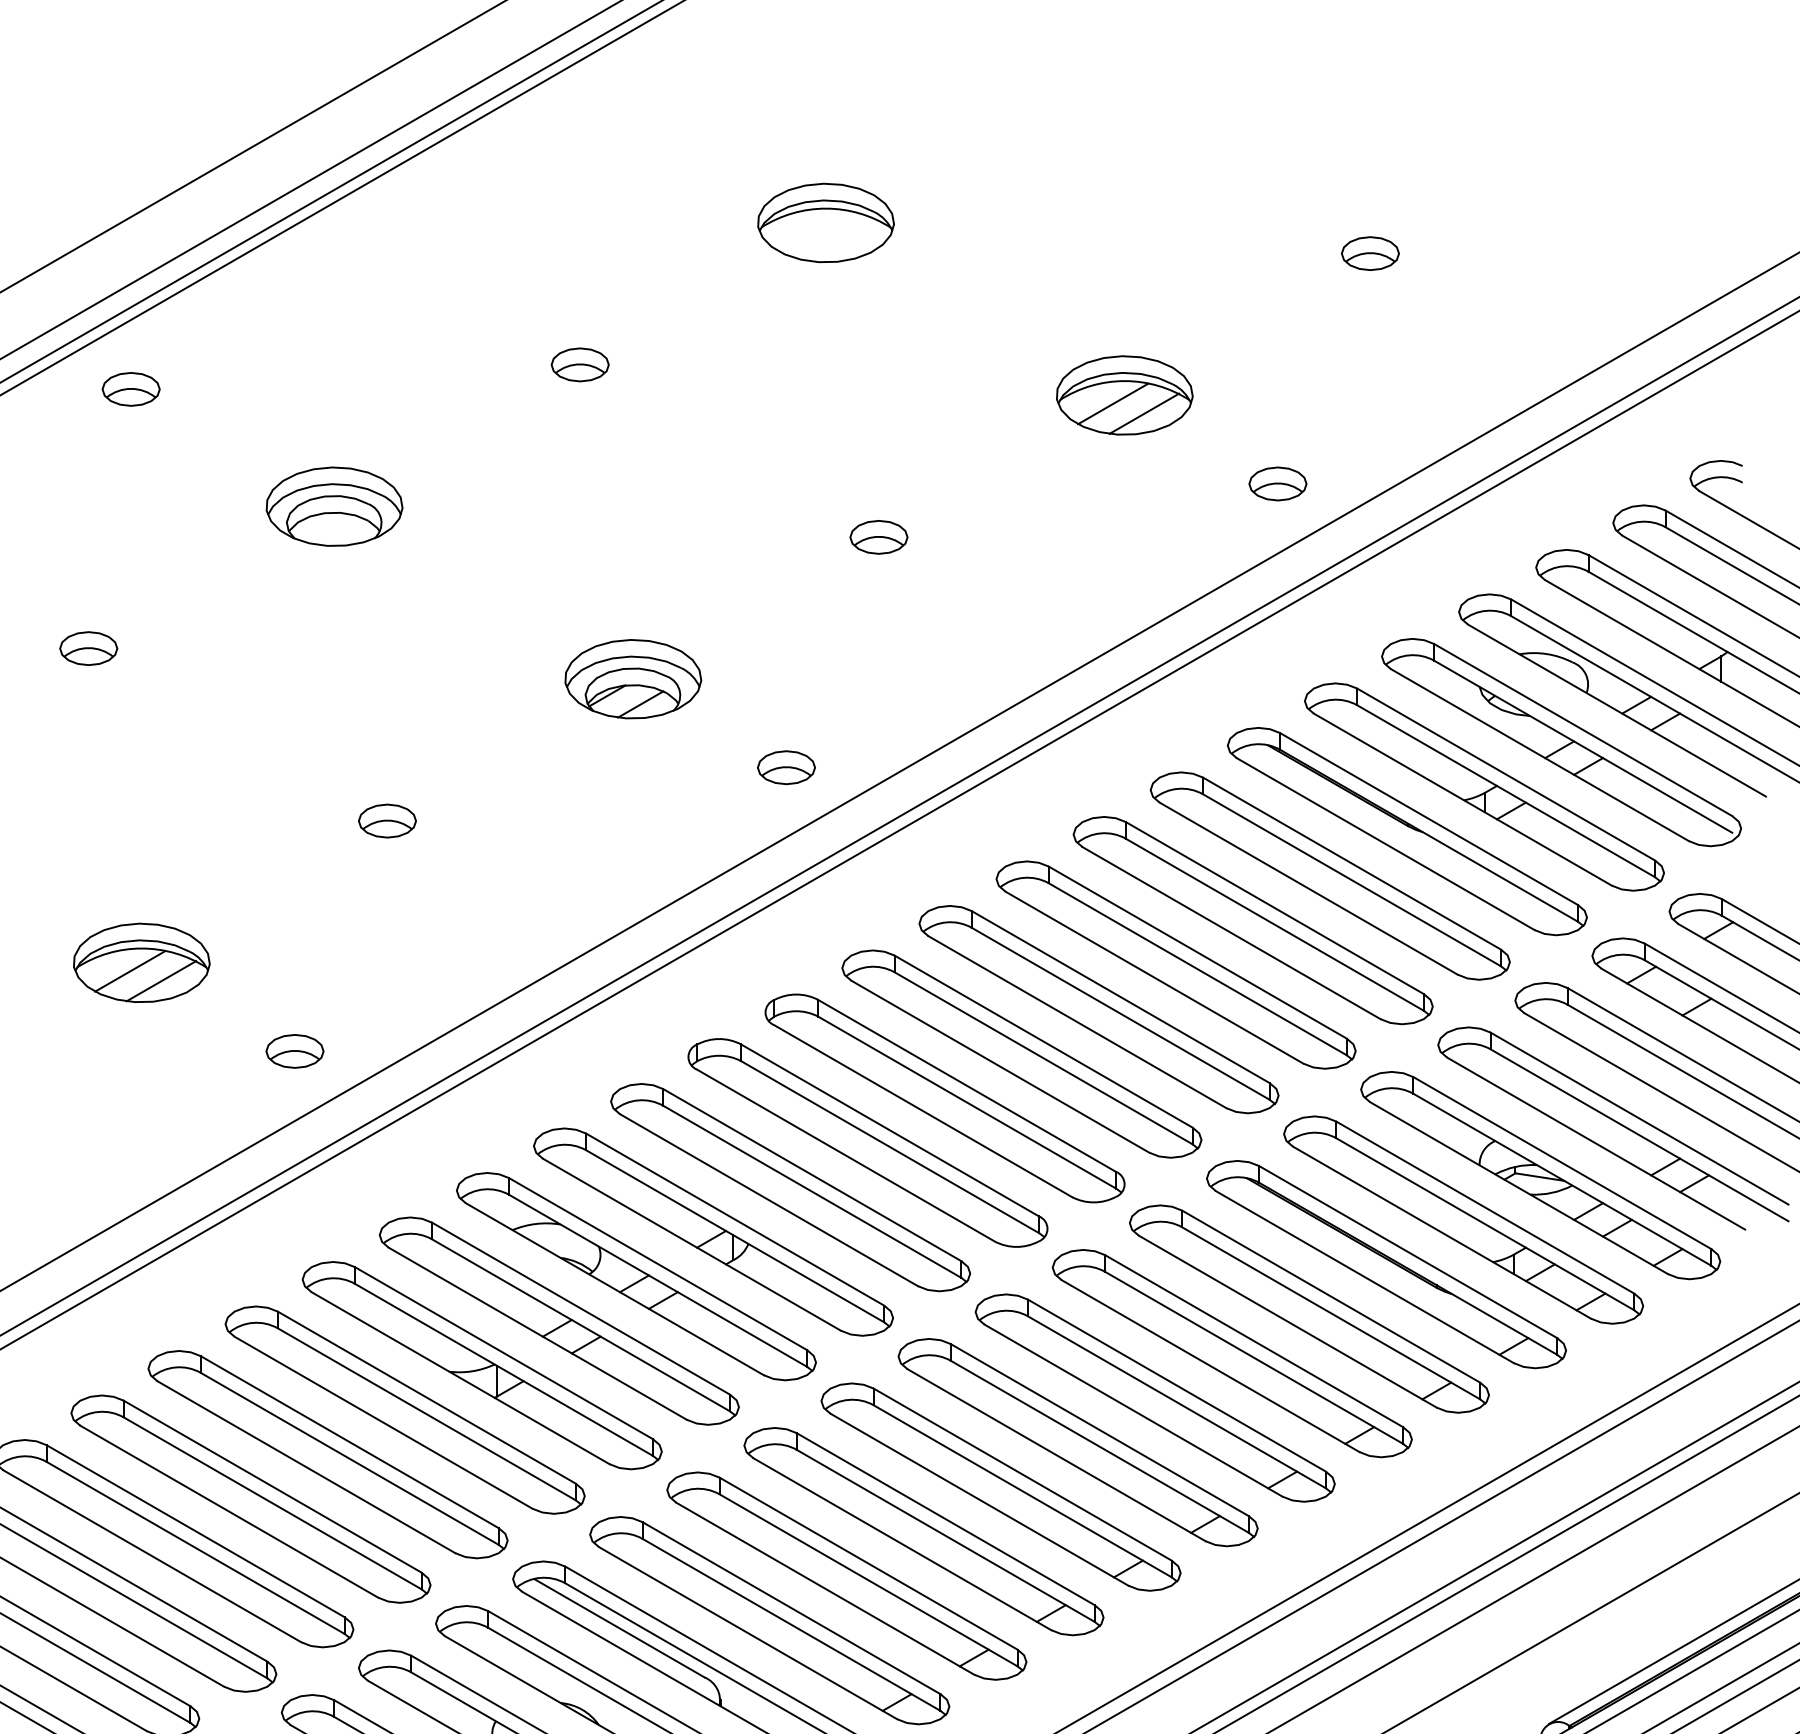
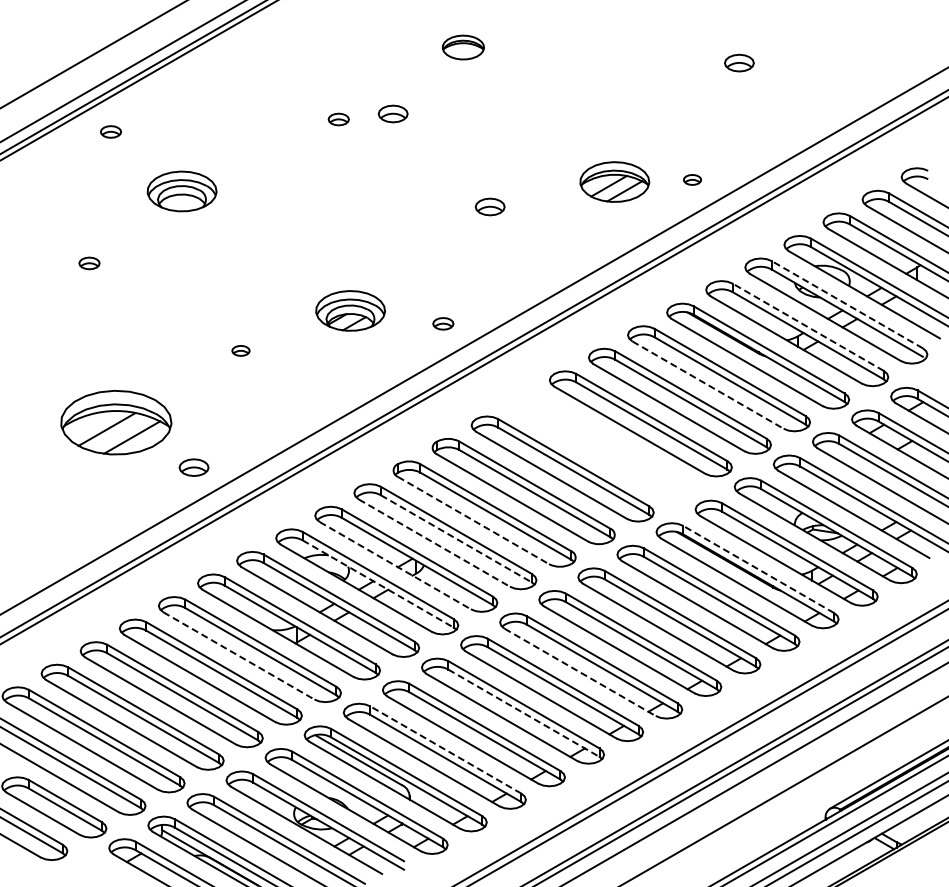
part: (826, 222) -> (463, 47), size x0.6
part: (686, 352) -> (392, 113), added
part: (579, 364) -> (338, 119), size x0.7
part: (130, 388) -> (110, 131), size x0.7
part: (1124, 394) -> (614, 181), moved
part: (1277, 483) -> (692, 179), size x0.6
part: (333, 506) -> (181, 191), moved
part: (88, 648) -> (89, 263), size x0.7
part: (633, 678) -> (350, 310), moved
line: (1581, 729) -> (846, 304), solid -> dashed
part: (786, 767) -> (443, 323), size x0.7
line: (1504, 774) -> (807, 327), solid -> dashed
part: (386, 820) -> (240, 350), size x0.6
line: (1309, 889) -> (708, 385), solid -> dashed
part: (141, 962) -> (116, 422), size x1.6
part: (1098, 1009) -> (601, 446), removed
line: (846, 1155) -> (473, 520), solid -> dashed
line: (812, 1193) -> (456, 539), solid -> dashed
line: (769, 1200) -> (434, 543), solid -> dashed
line: (692, 1244) -> (395, 565), solid -> dashed
line: (1408, 1252) -> (758, 569), solid -> dashed
line: (658, 1281) -> (378, 584), solid -> dashed
line: (384, 1423) -> (239, 656), solid -> dashed
line: (1057, 1455) -> (580, 672), solid -> dashed
line: (946, 1536) -> (524, 713), solid -> dashed
line: (790, 1607) -> (445, 749), solid -> dashed

